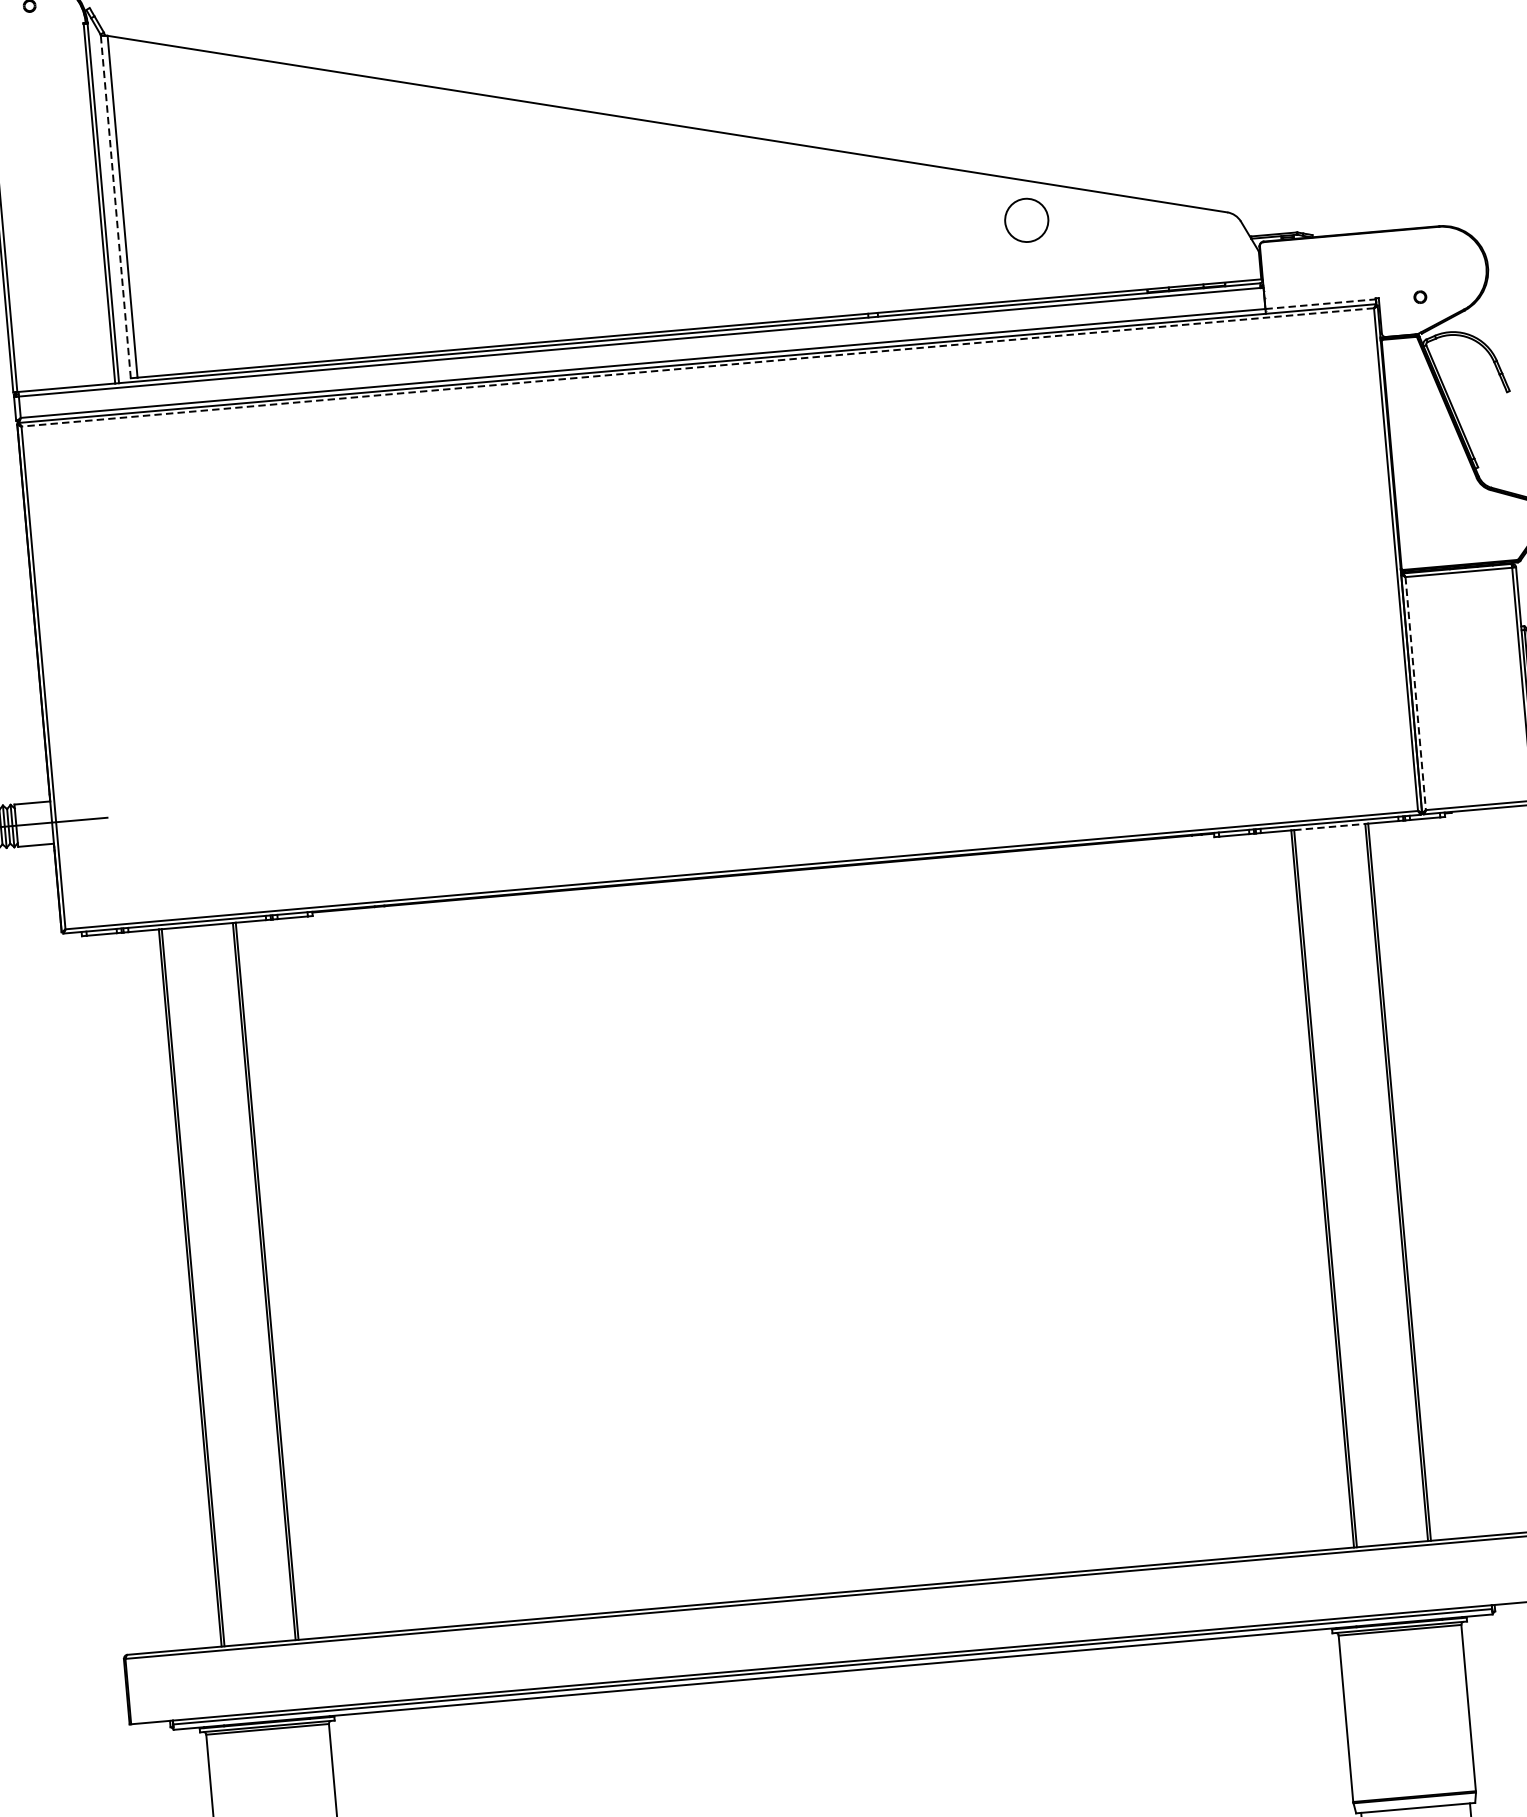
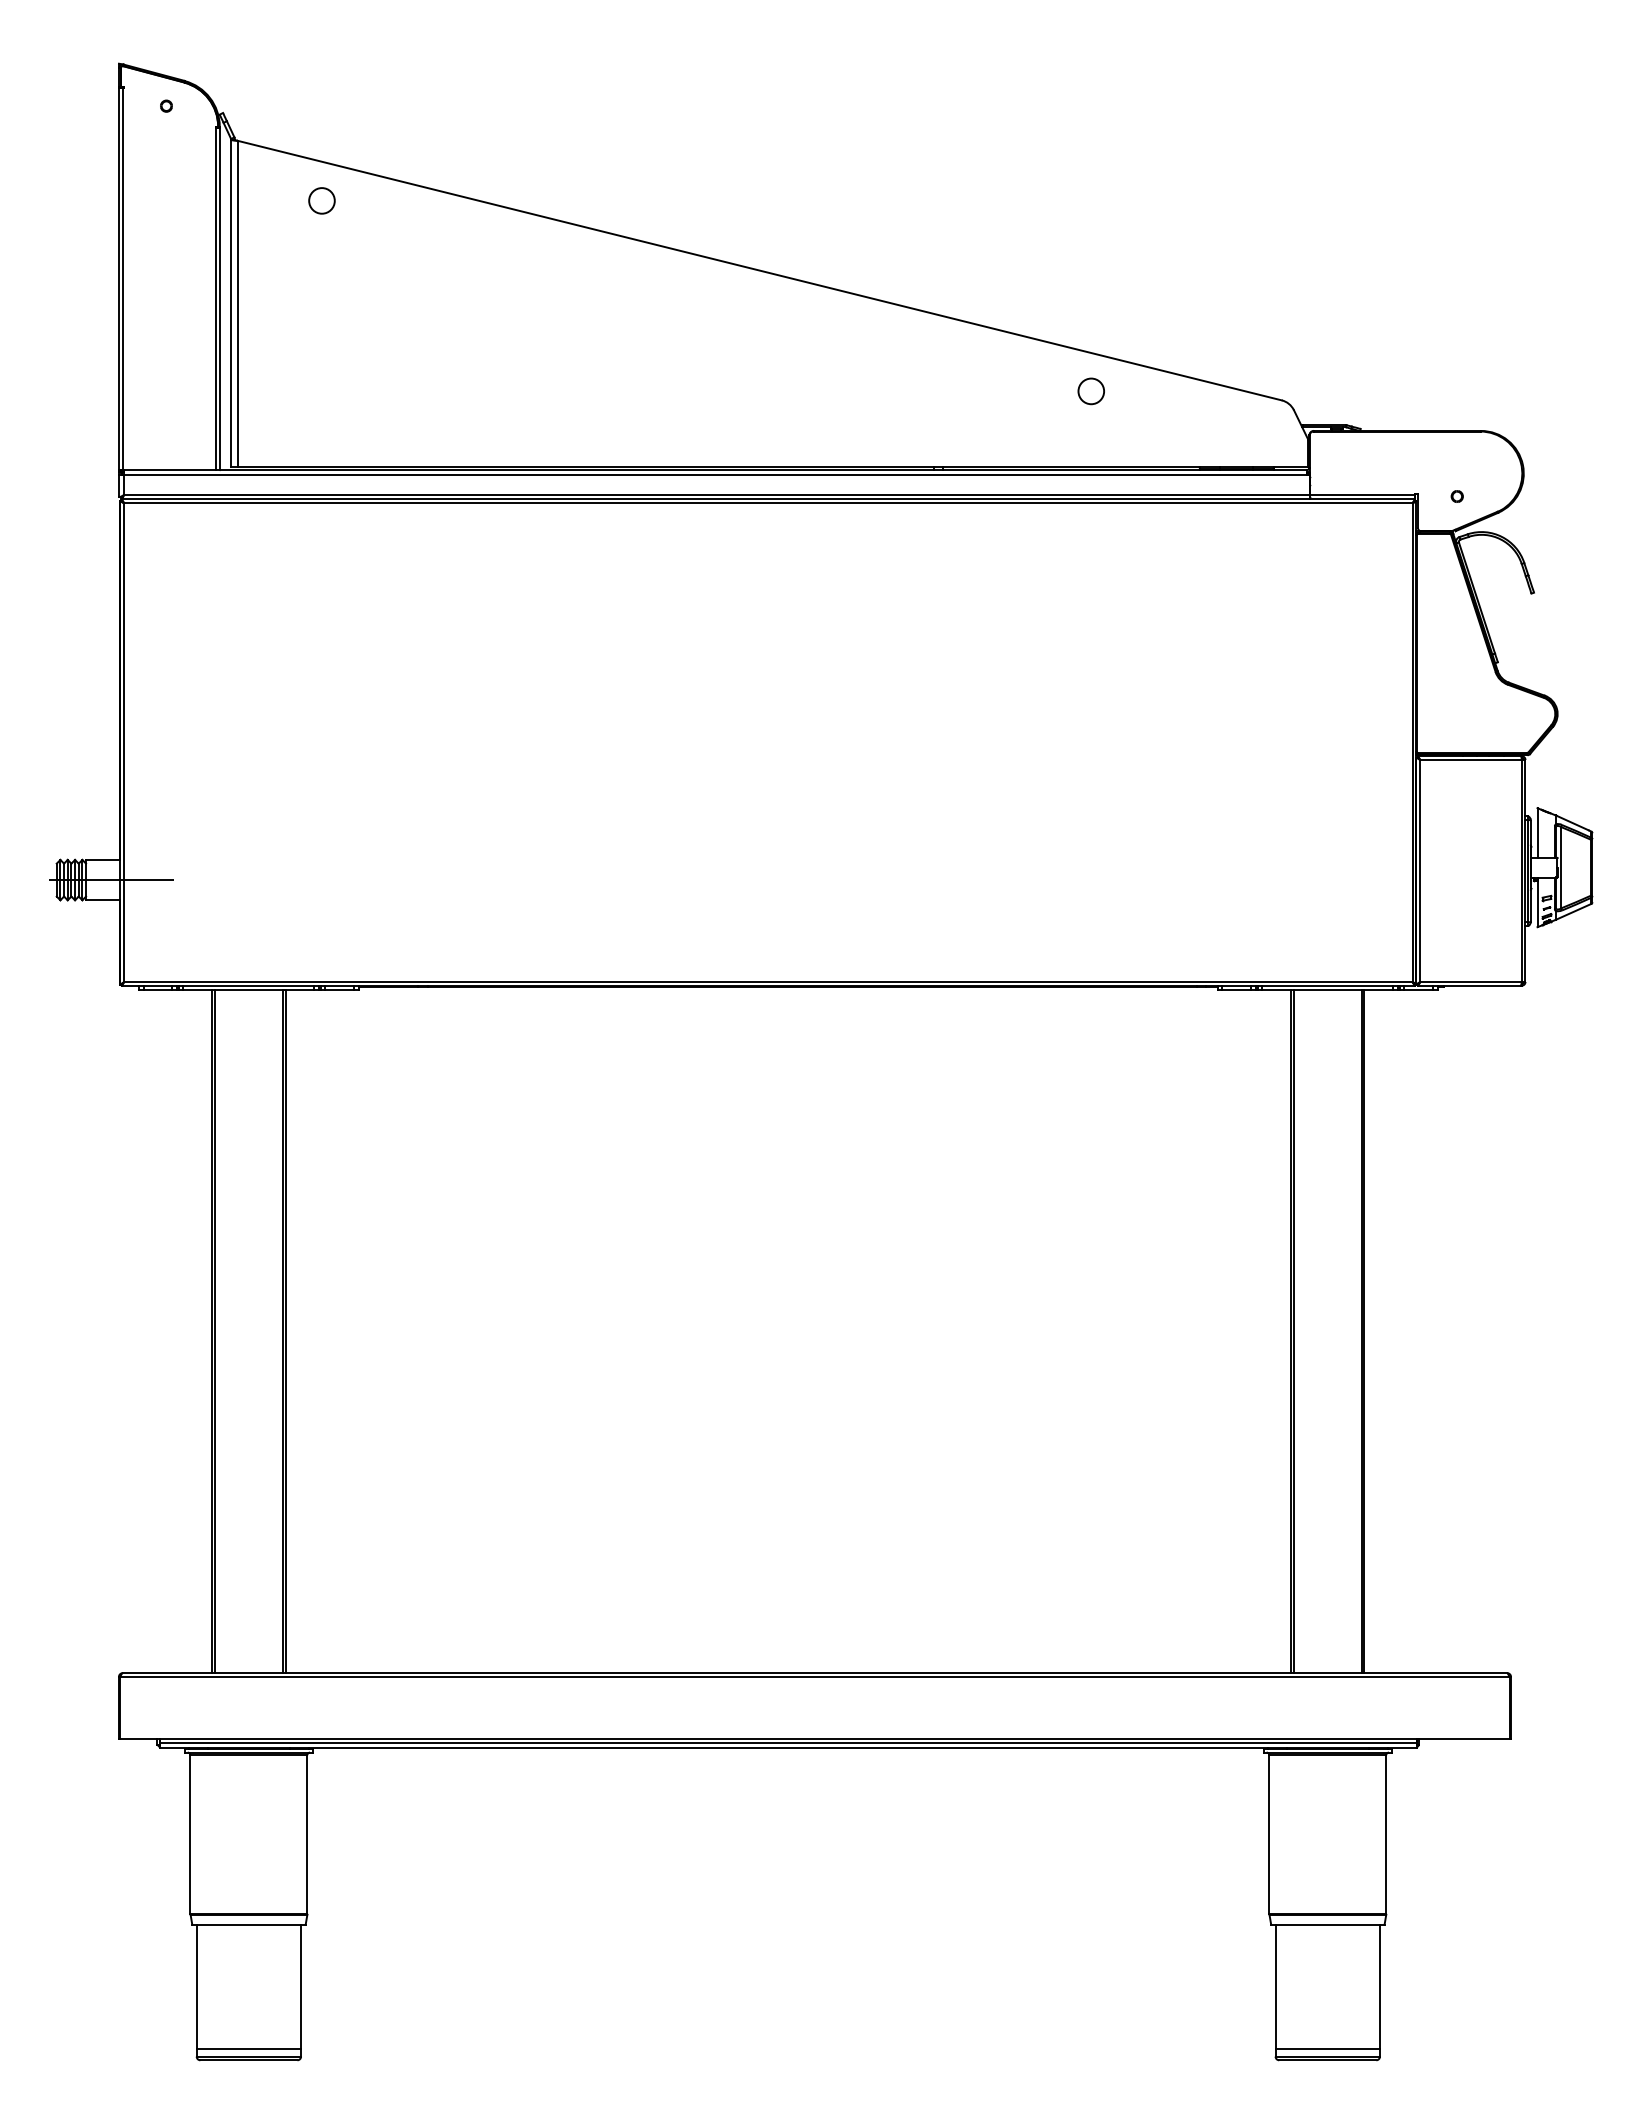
circle: (201, 90) -> (321, 200), added
line: (115, 206) -> (231, 302), dashed -> solid
circle: (1025, 220) -> (1090, 391), size x0.62
line: (1320, 303) -> (1362, 494), dashed -> solid
line: (696, 367) -> (767, 503), dashed -> solid
line: (1416, 694) -> (1420, 871), dashed -> solid
line: (1329, 827) -> (1327, 990), dashed -> solid

